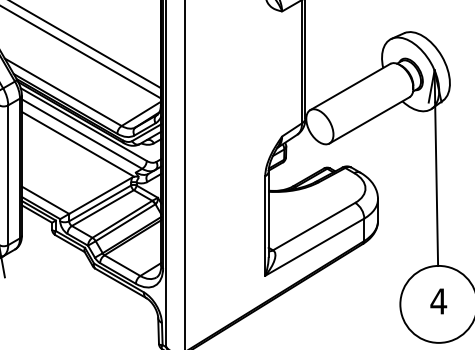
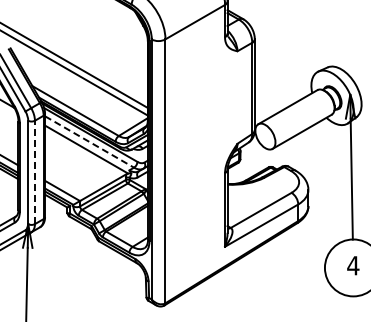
line: (83, 134) -> (90, 142), solid -> dashed
line: (7, 175) -> (34, 172), solid -> dashed

